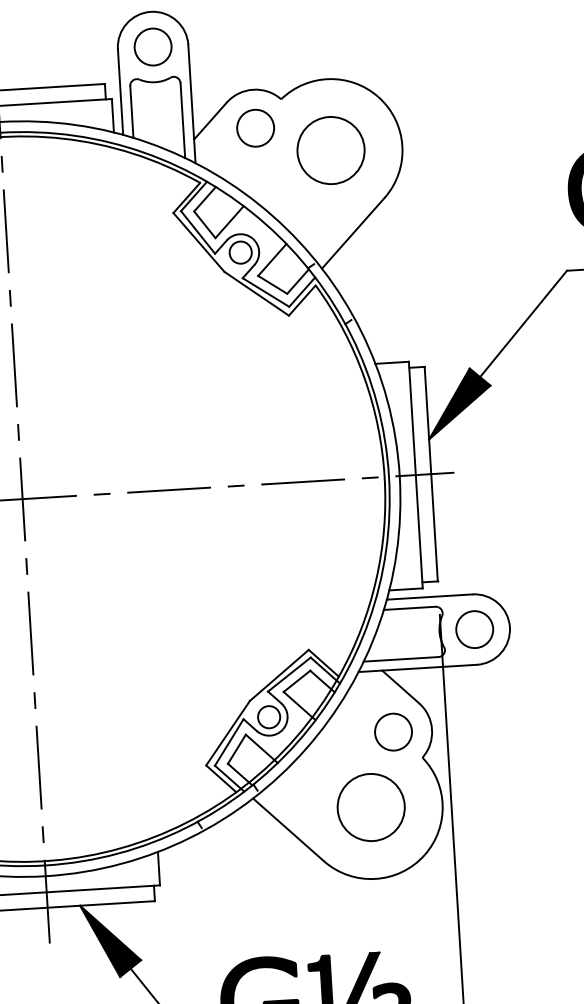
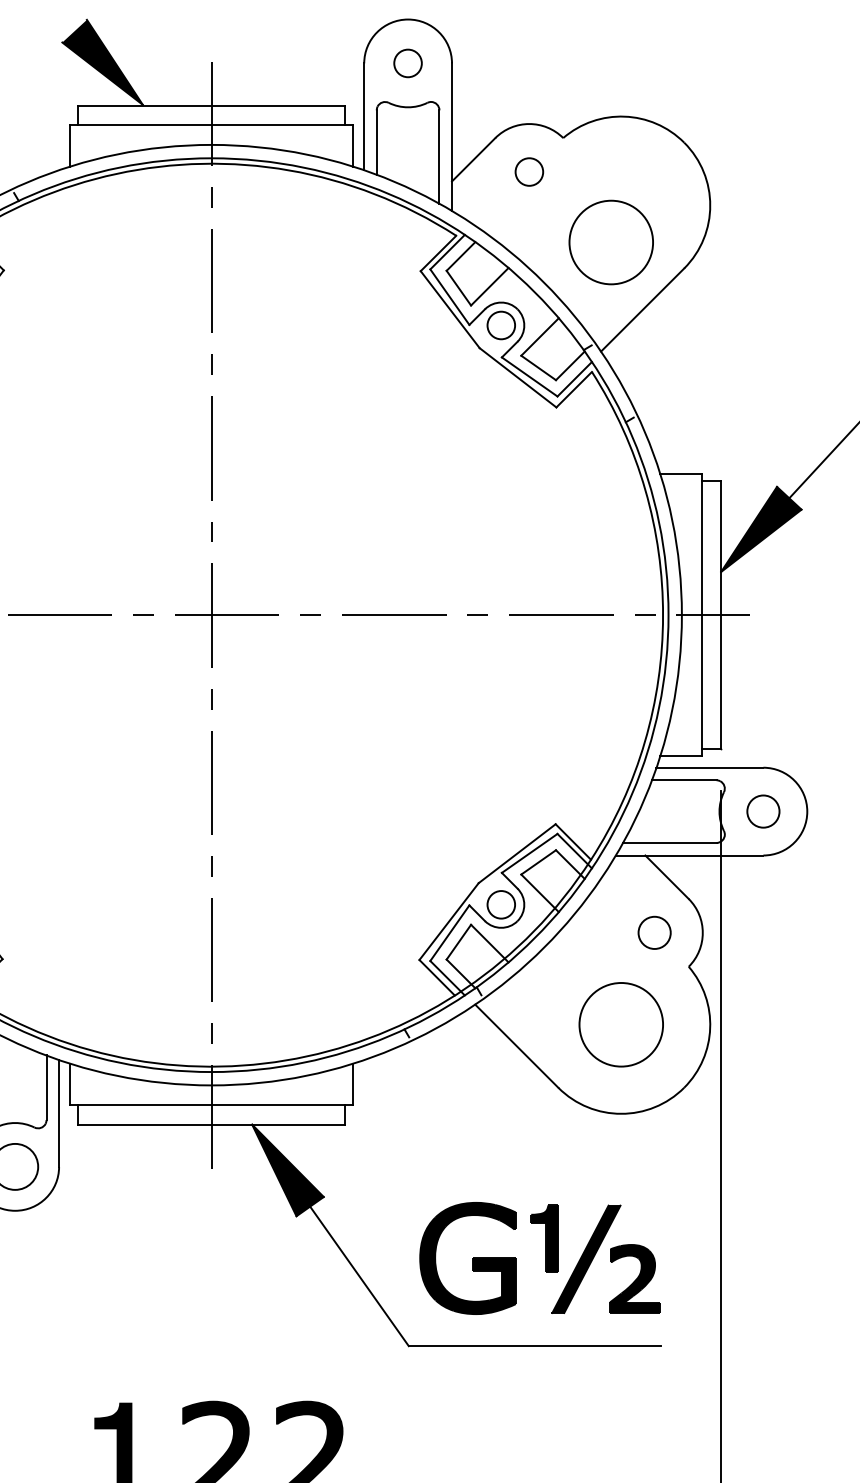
part: (152, 47) -> (407, 63), size x0.6
part: (255, 127) -> (529, 171), size x0.6
part: (330, 150) -> (610, 242), moved
part: (474, 629) -> (763, 811), size x0.7
part: (393, 731) -> (654, 932), size x0.7

